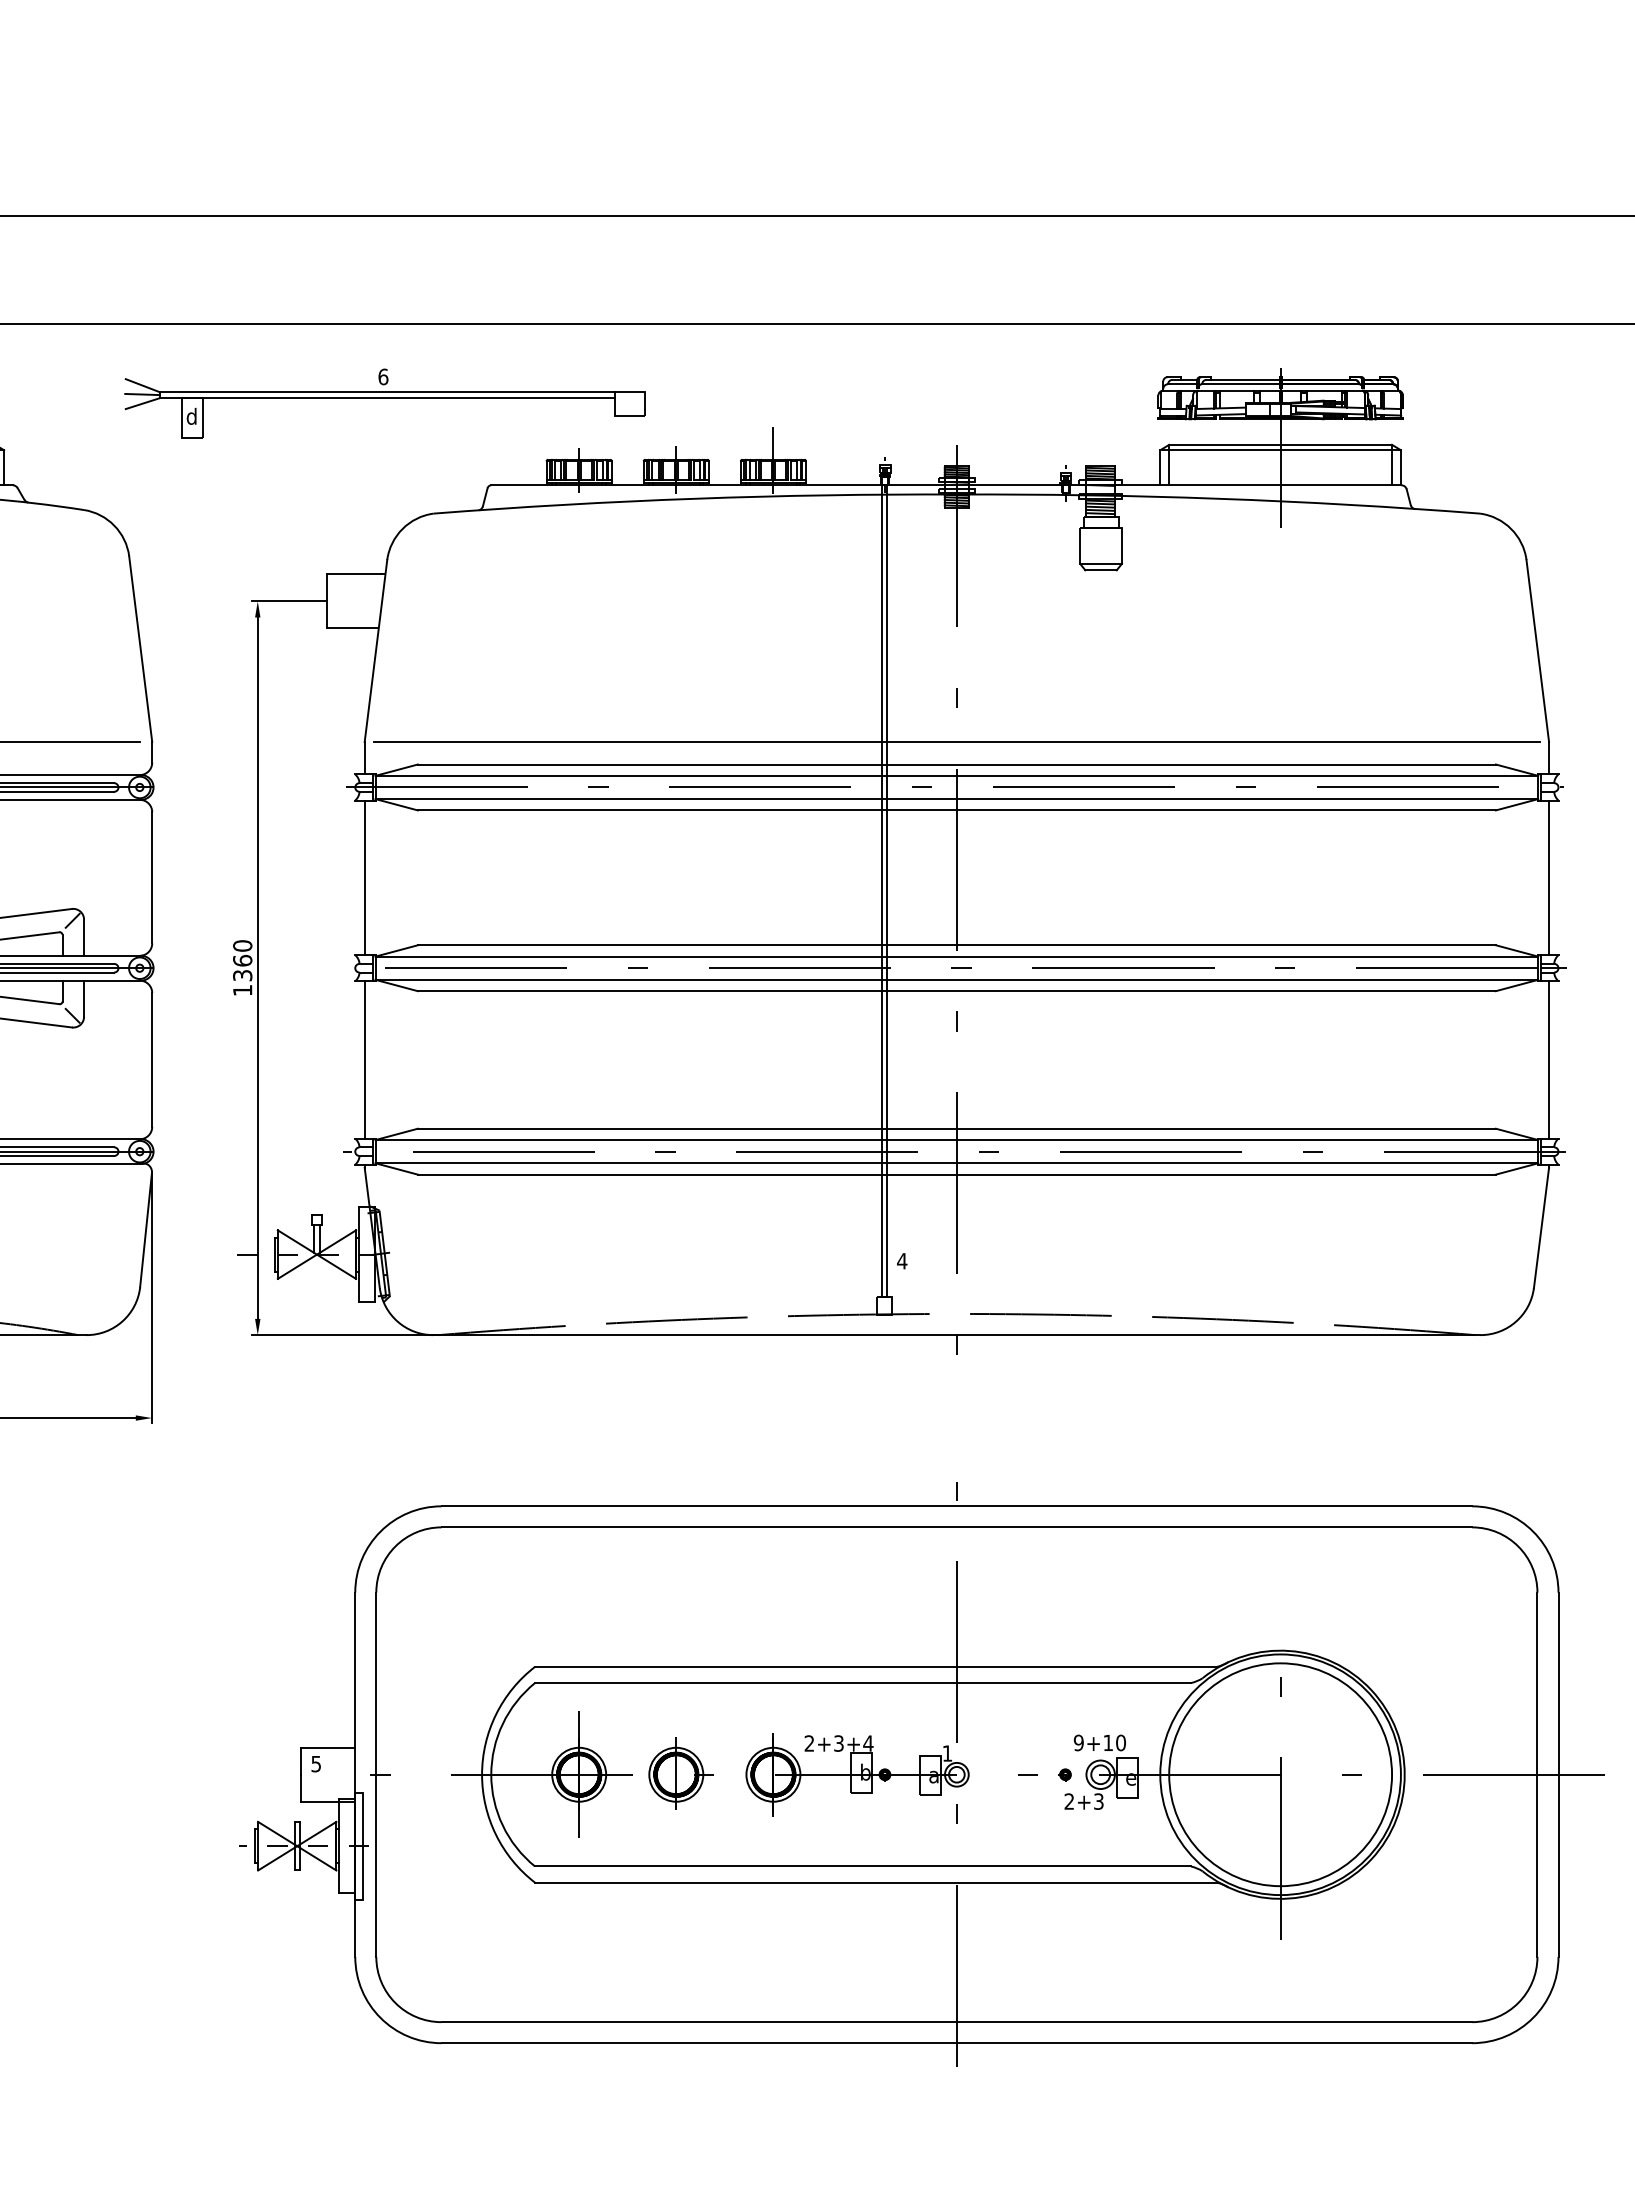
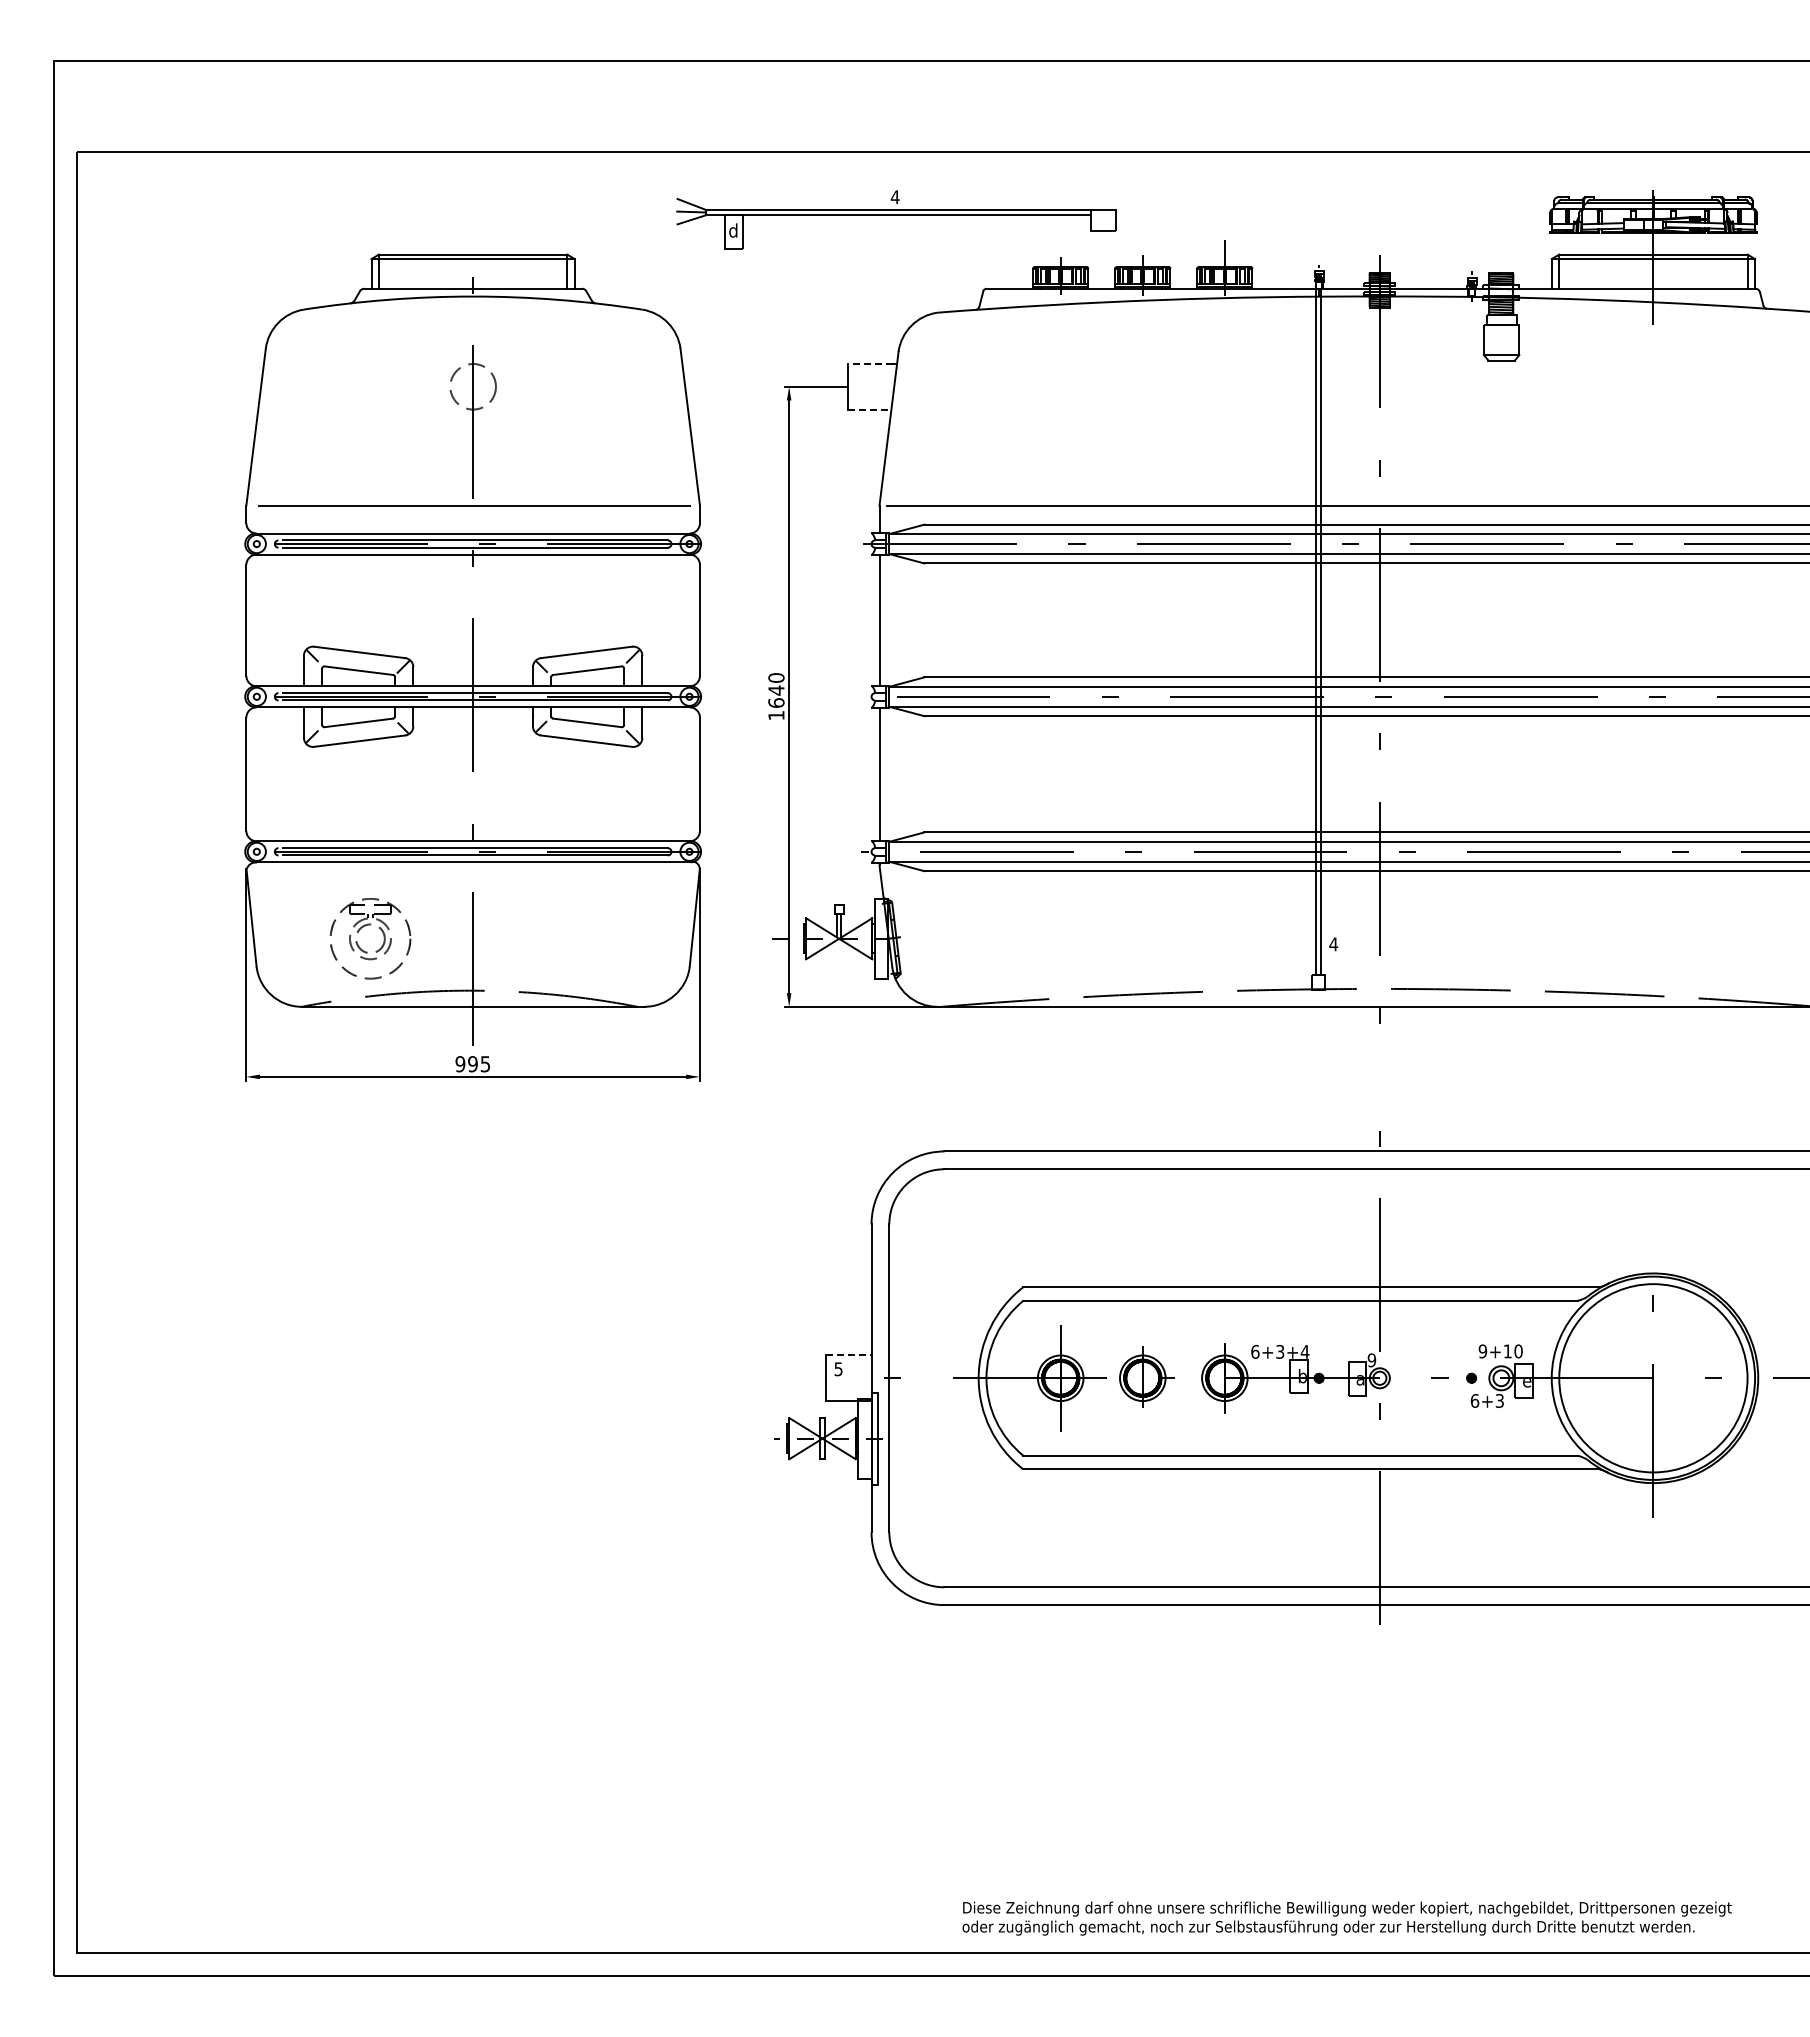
text: (382, 377) -> (894, 197), 6 -> 4
line: (354, 573) -> (870, 363), solid -> dashed
line: (352, 628) -> (869, 409), solid -> dashed
text: (242, 967) -> (776, 696), 1360 -> 1640
text: (809, 1743) -> (1255, 1351), 2+3+4 -> 6+3+4
line: (328, 1747) -> (848, 1355), solid -> dashed
text: (946, 1753) -> (1371, 1360), 1 -> 9
text: (1068, 1801) -> (1474, 1400), 2+3 -> 6+3

